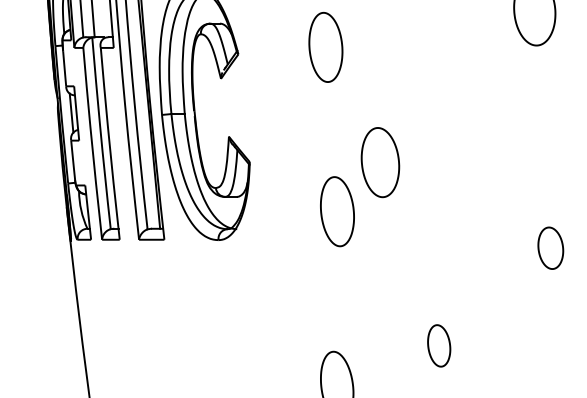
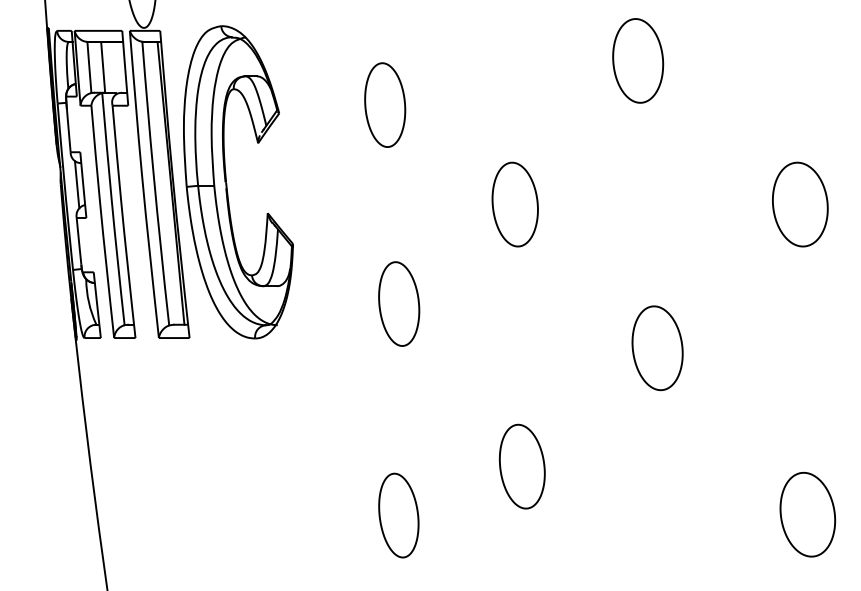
part: (379, 162) -> (514, 204), moved
part: (550, 248) -> (657, 348), size x1.67
part: (439, 345) -> (522, 466), size x1.67

